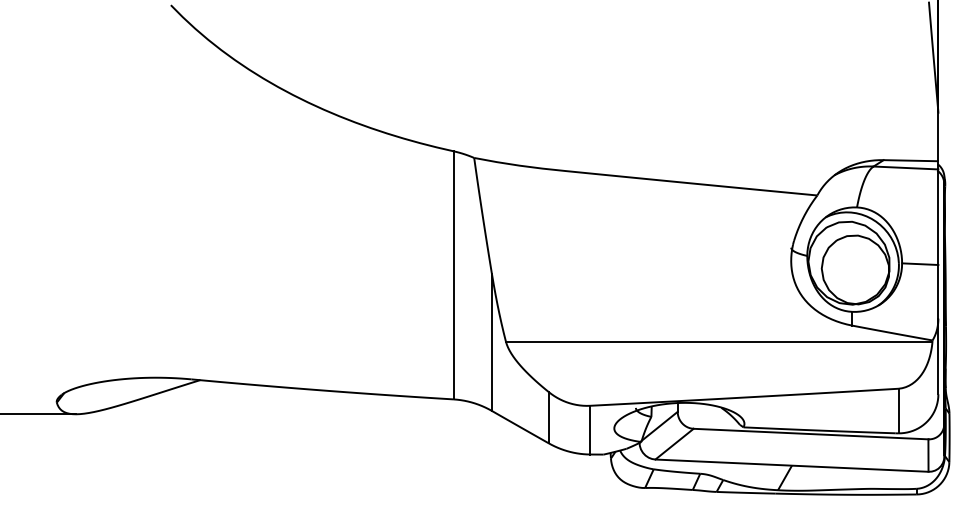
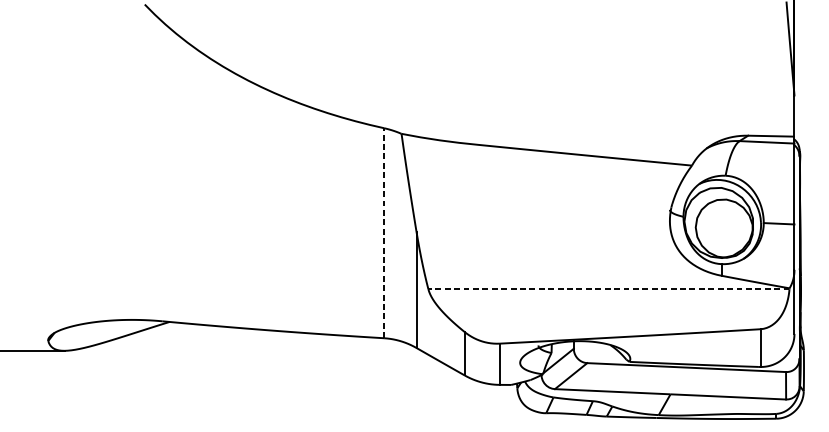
line: (453, 274) -> (384, 232), solid -> dashed
line: (718, 341) -> (608, 289), solid -> dashed

